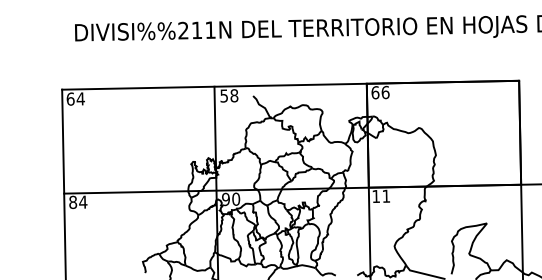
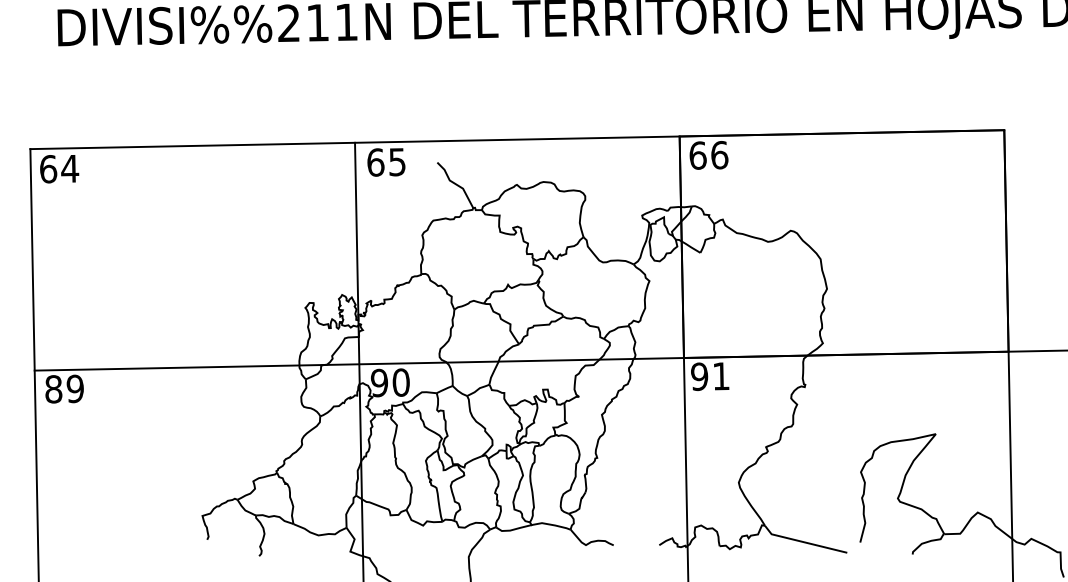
text: (229, 95) -> (387, 161), 58 -> 65
text: (376, 196) -> (700, 376), 11 -> 91
text: (83, 201) -> (75, 387), 84 -> 89

